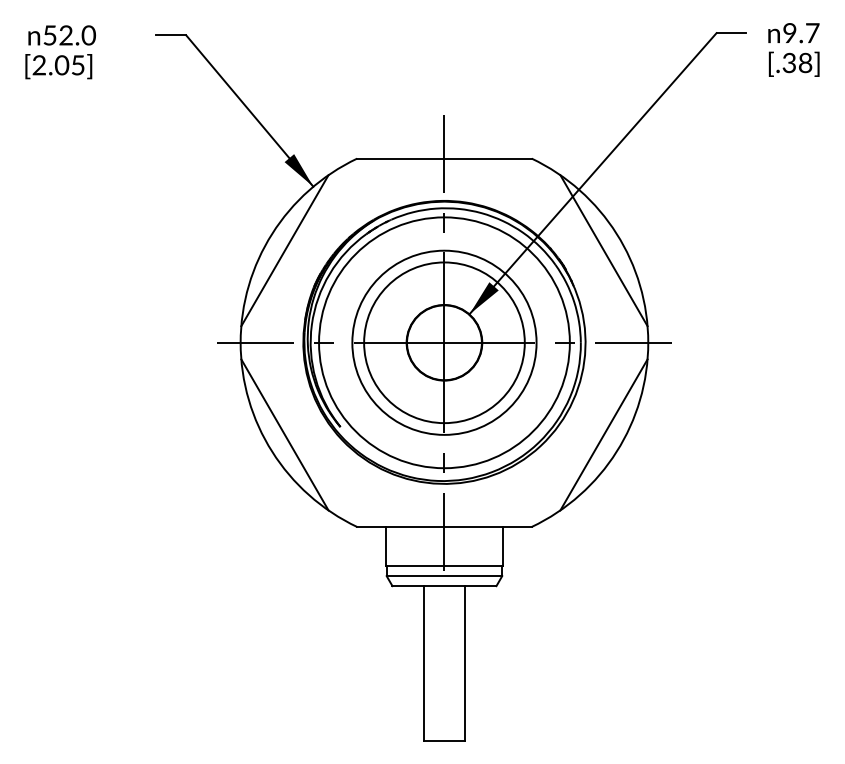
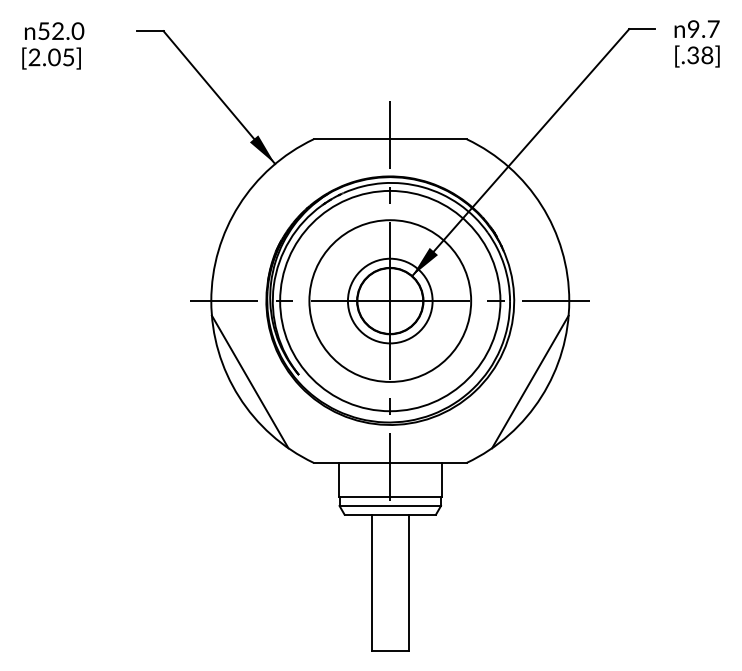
line: (284, 249) -> (249, 219), removed
line: (604, 249) -> (530, 219), removed
circle: (443, 342) -> (389, 300), size x0.6

